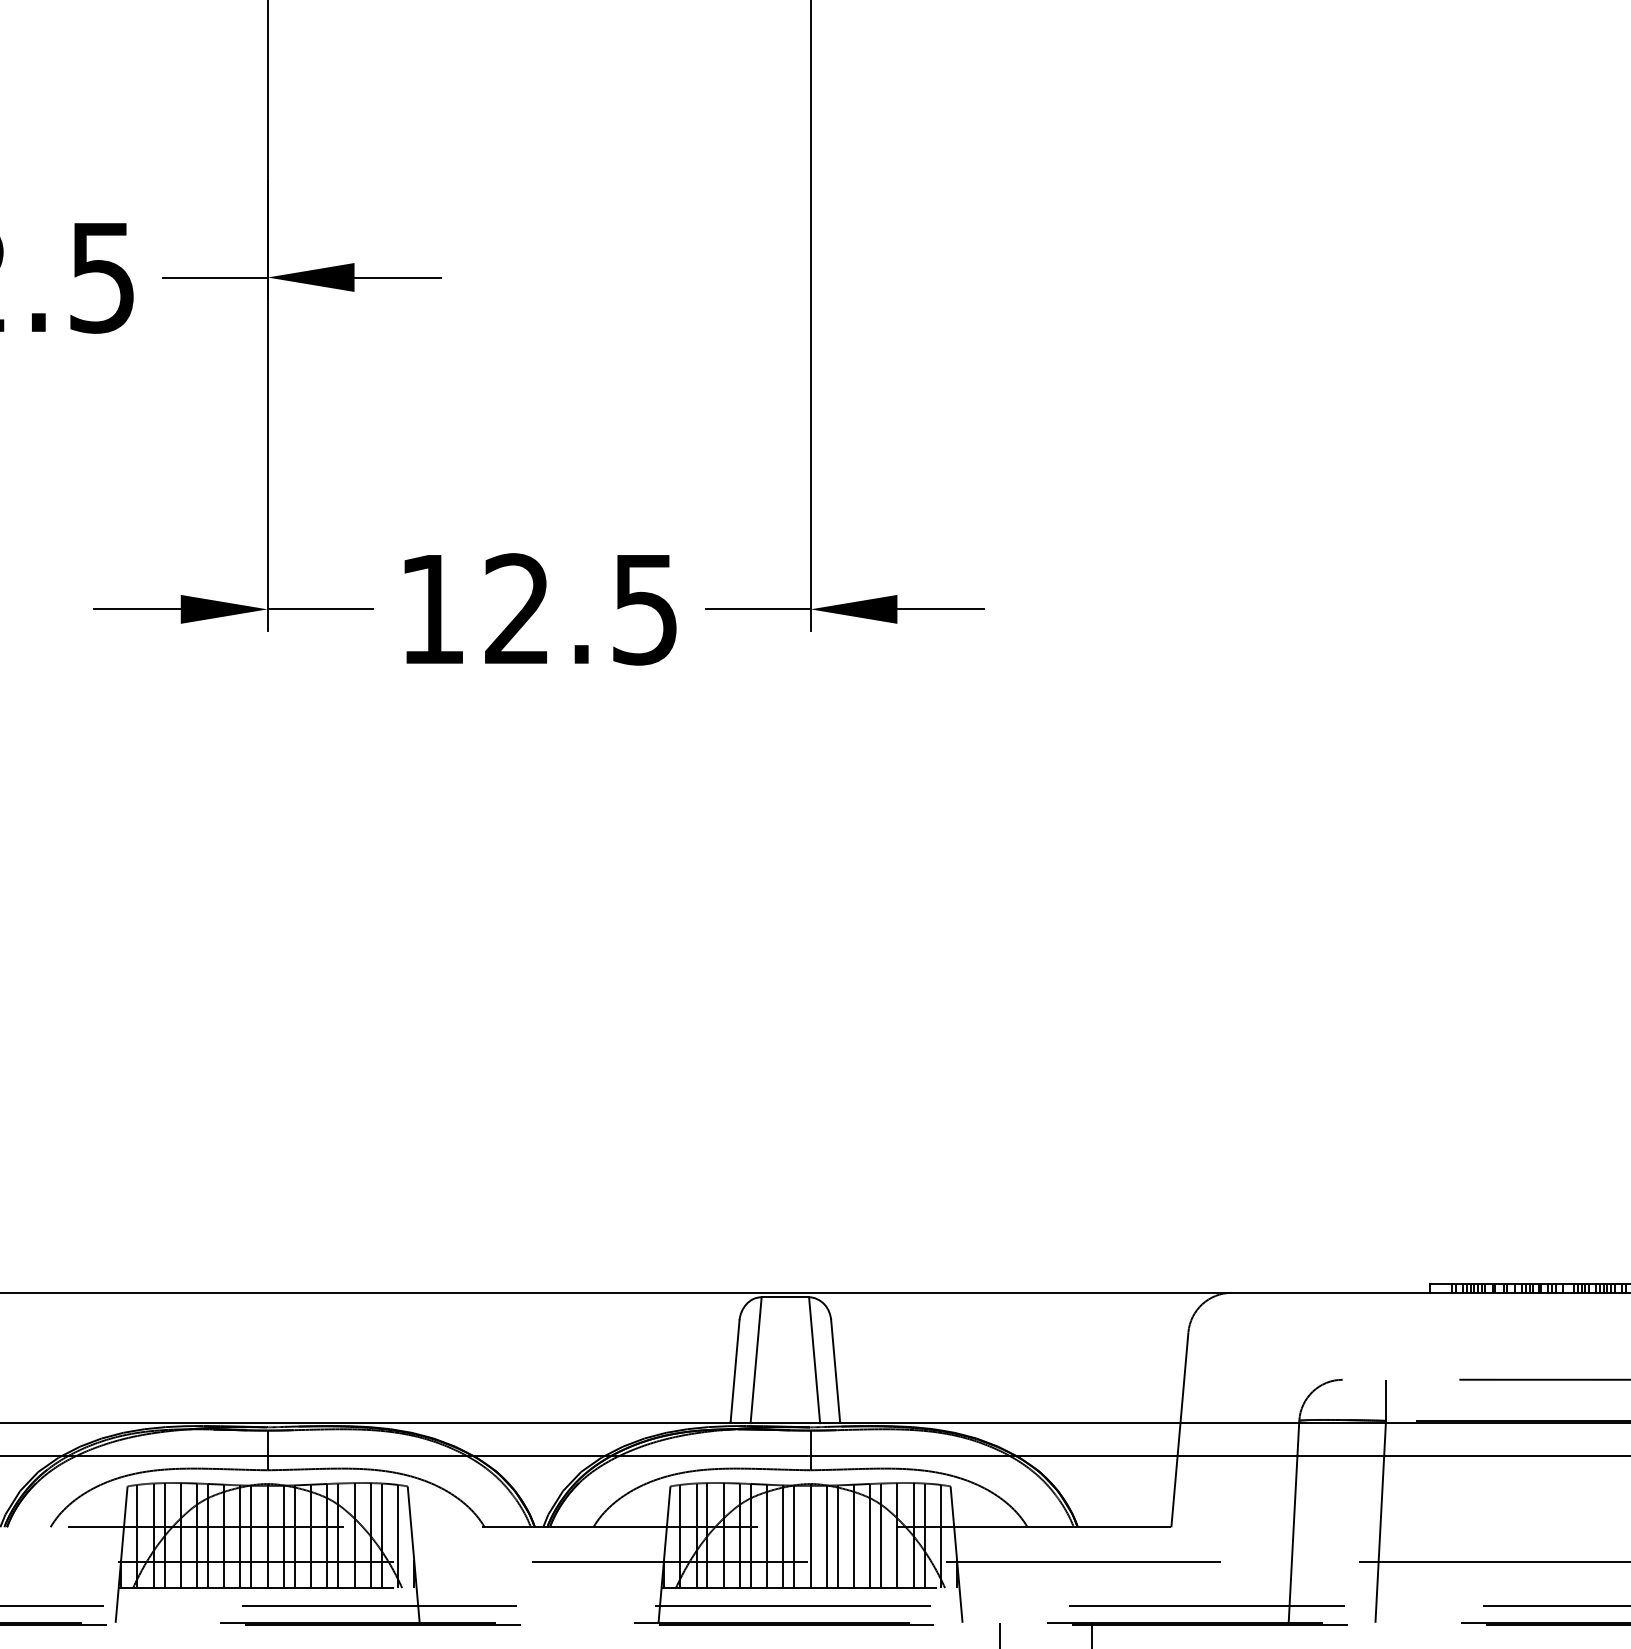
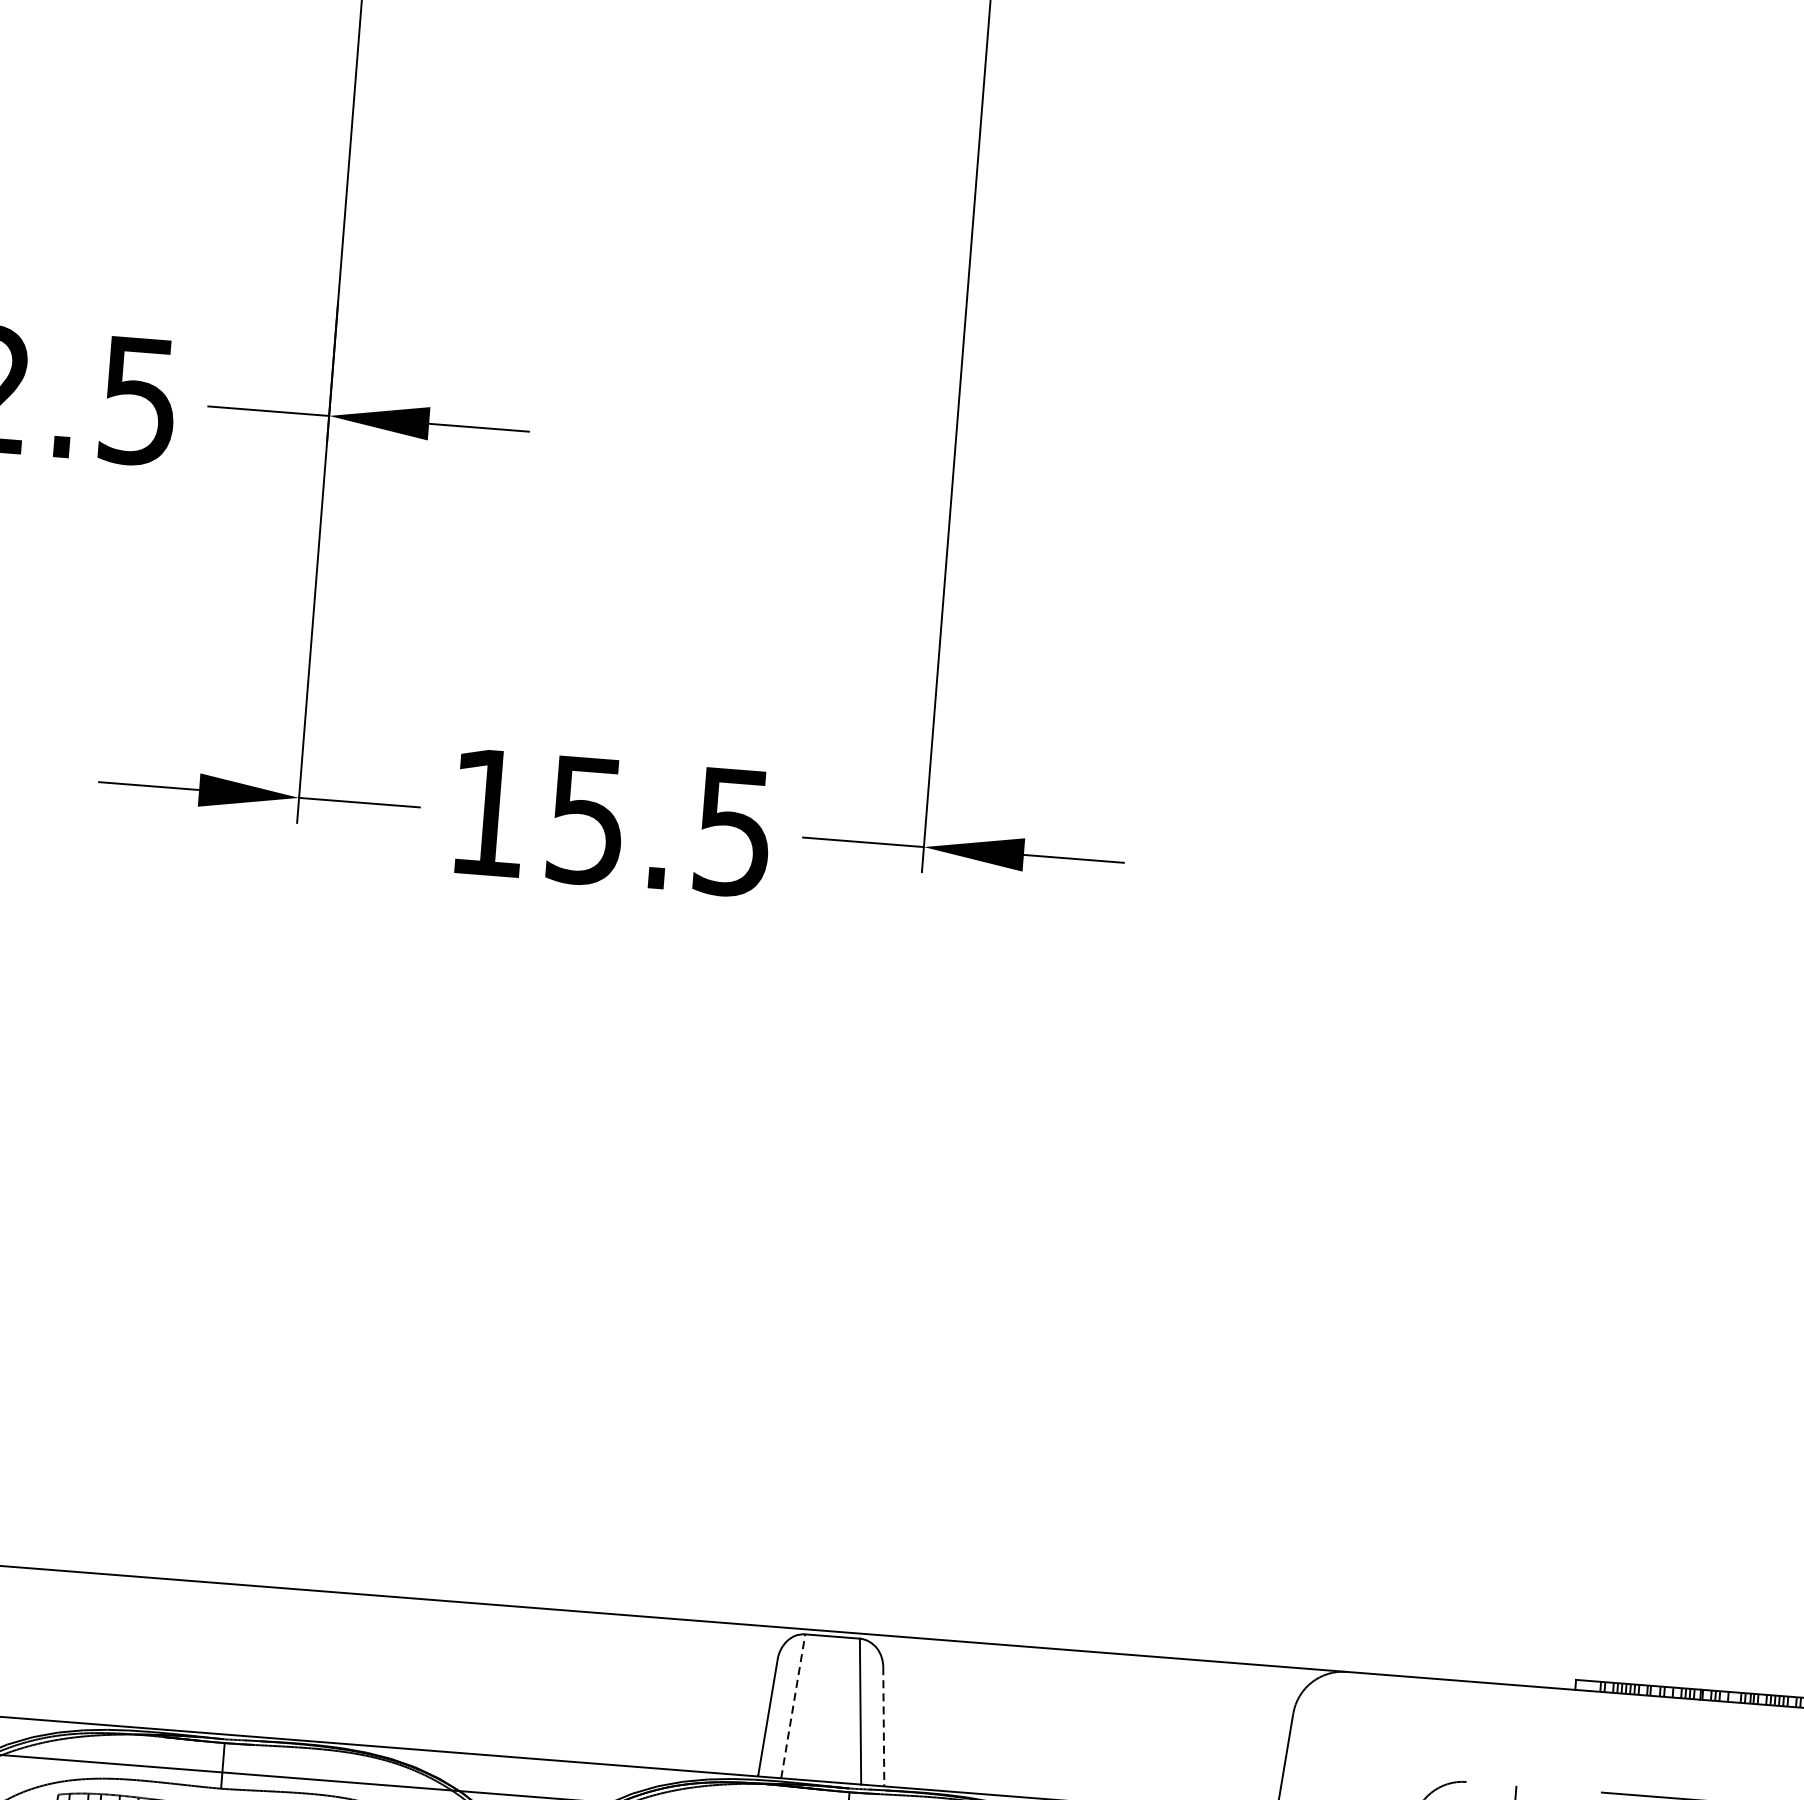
text: (516, 609) -> (585, 820), 12.5 -> 15.5
line: (756, 1359) -> (793, 1705), solid -> dashed
line: (835, 1370) -> (883, 1725), solid -> dashed

